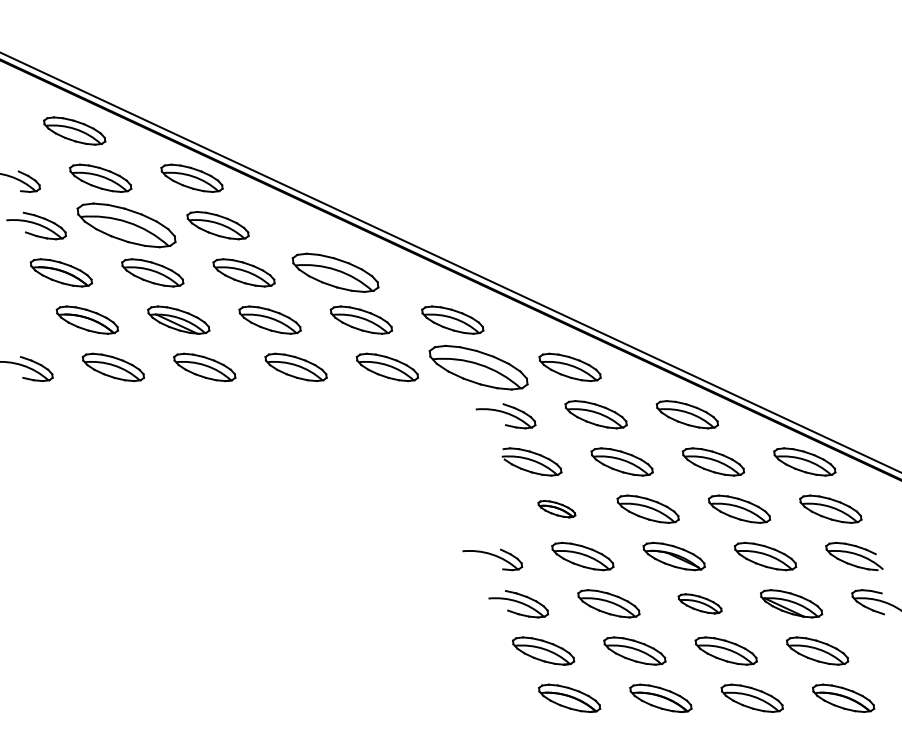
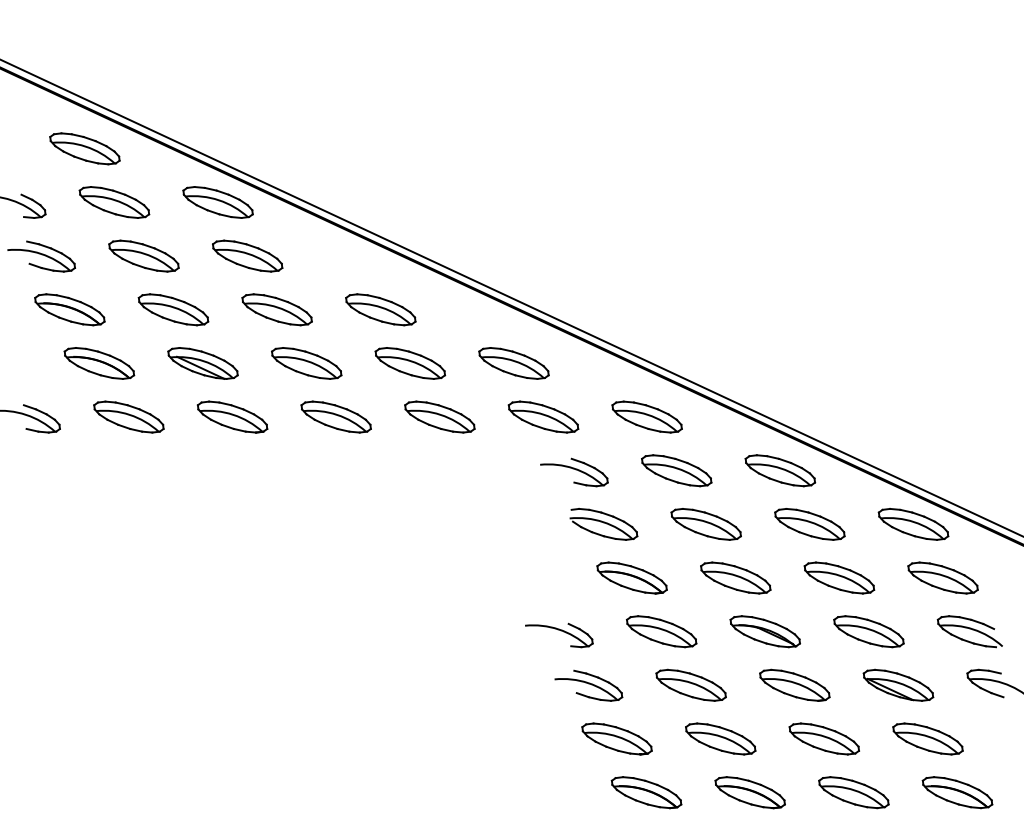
part: (126, 225) -> (143, 256), size x0.62
part: (334, 272) -> (379, 309), size x0.71
part: (478, 366) -> (543, 416), size x0.62
part: (556, 508) -> (631, 577), size x1.67
part: (699, 603) -> (794, 684), size x1.43

